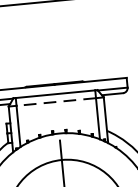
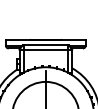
line: (55, 101) -> (45, 49), dashed -> solid

